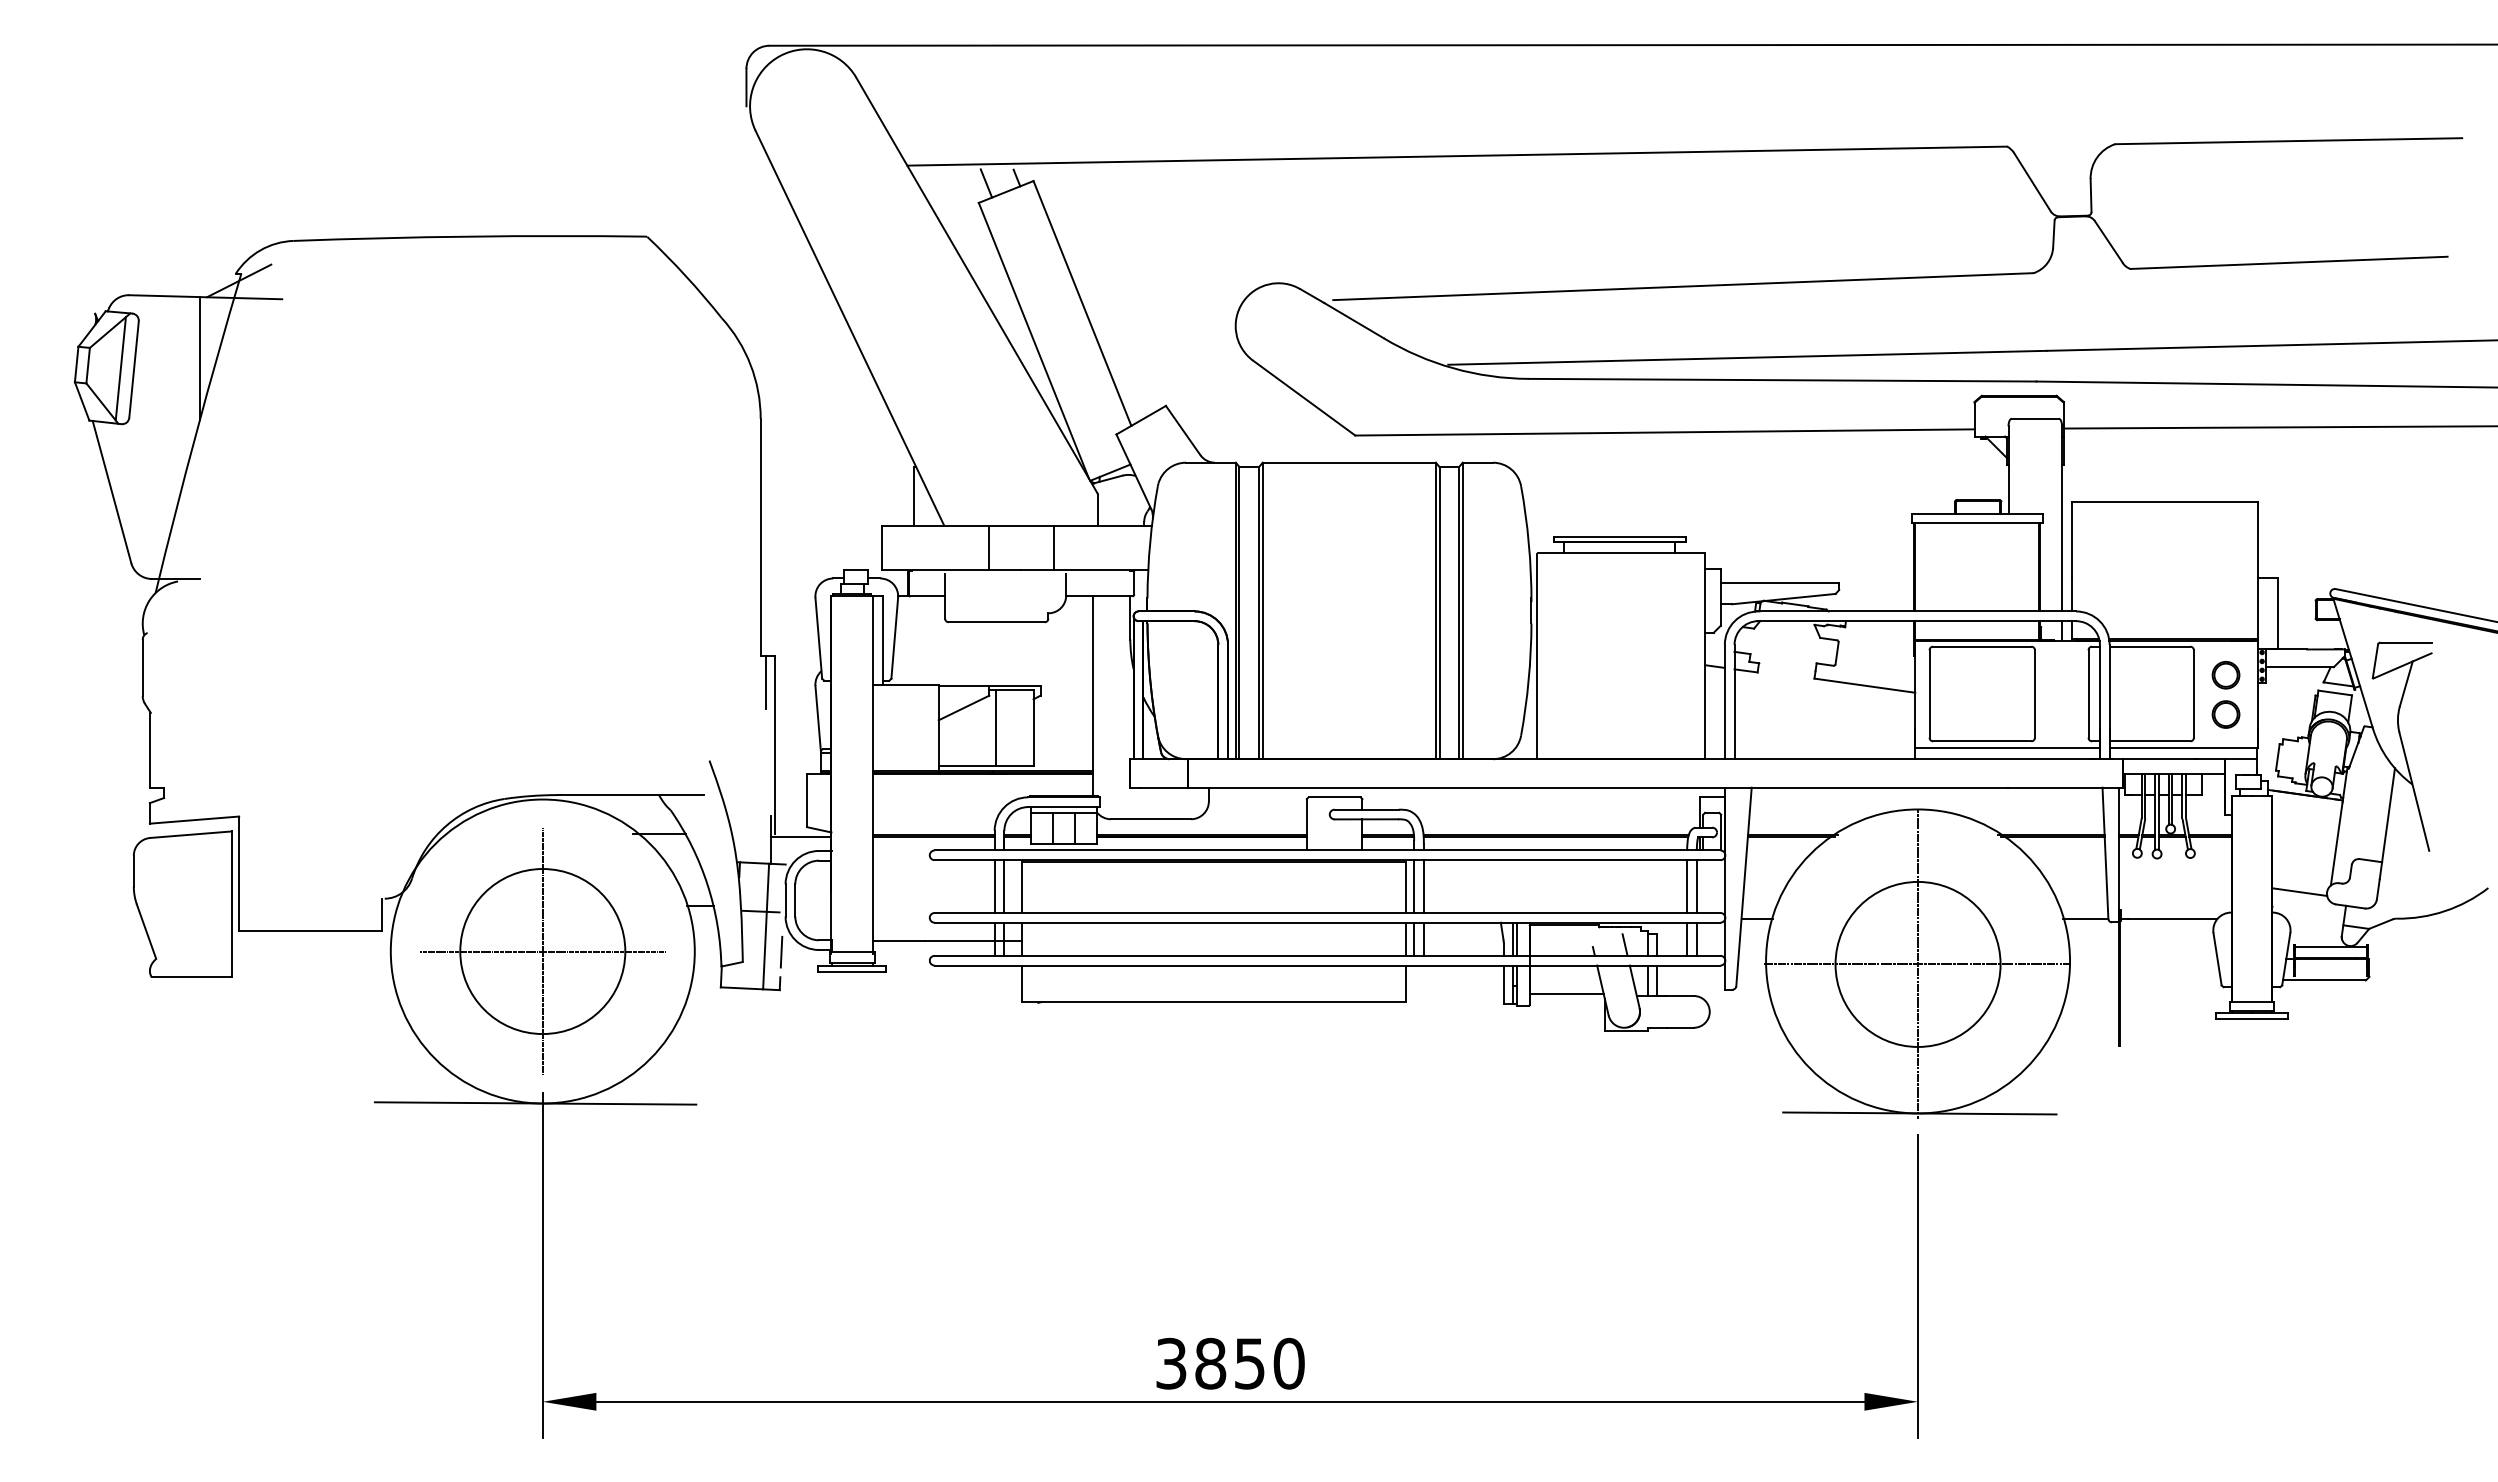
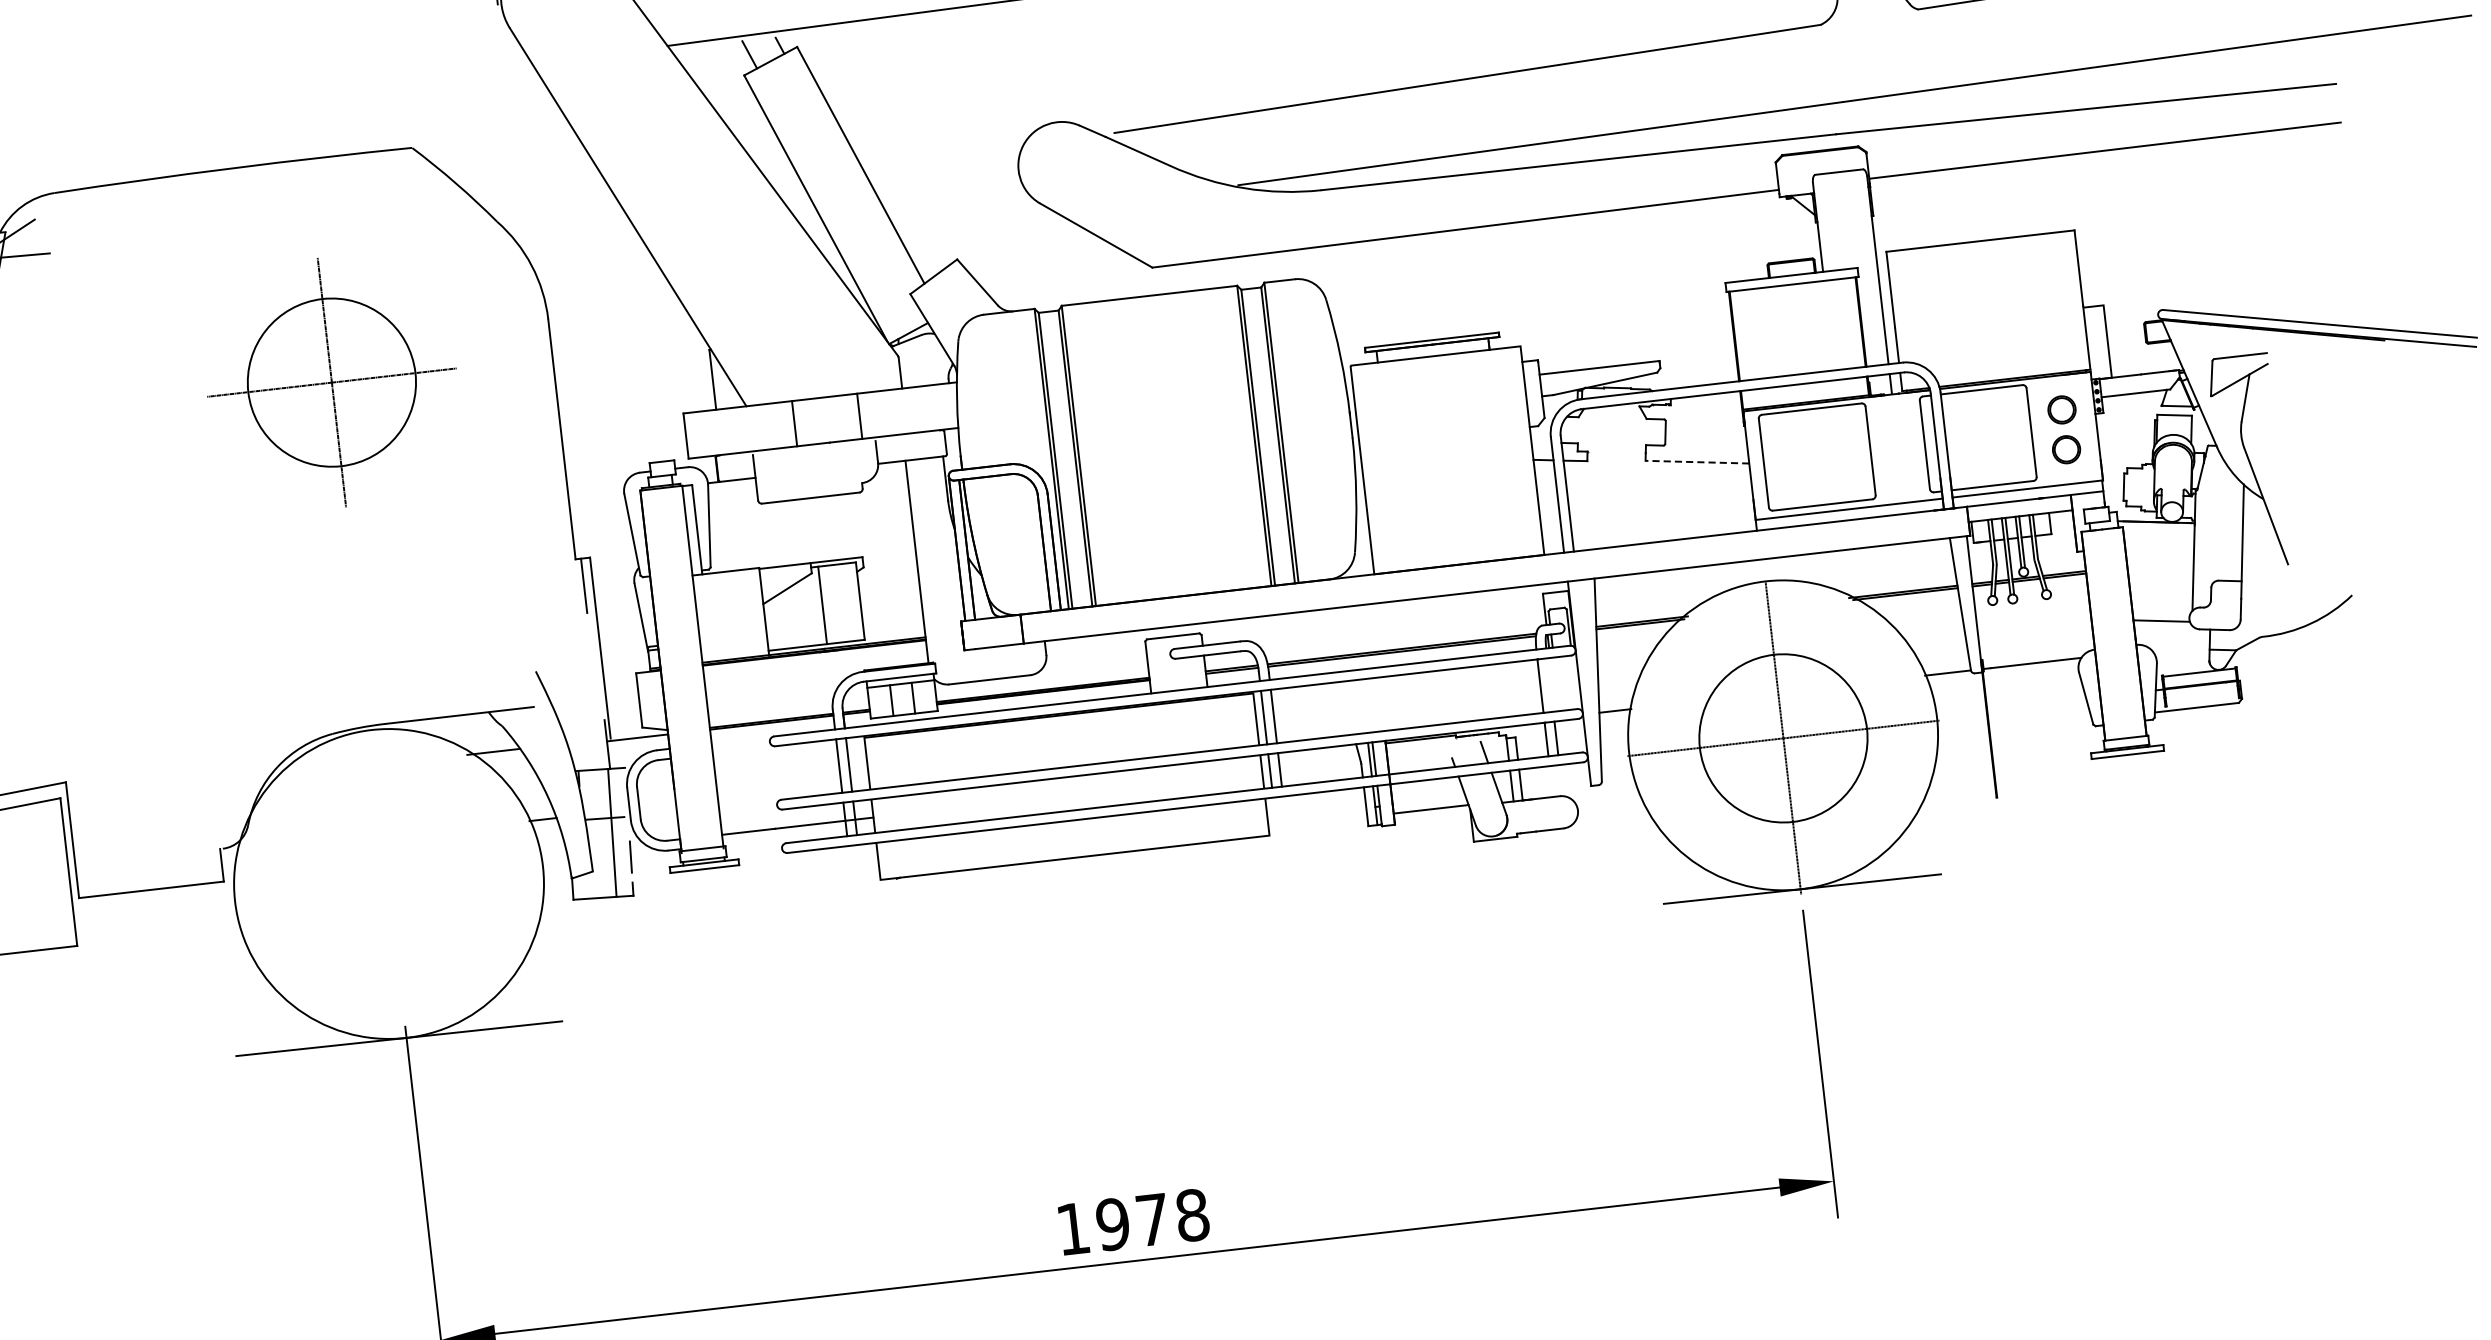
line: (1864, 685) -> (1697, 462), solid -> dashed
line: (1696, 886) -> (1550, 684), removed
part: (542, 951) -> (331, 382), moved
text: (1230, 1363) -> (1133, 1221), 3850 -> 1978

